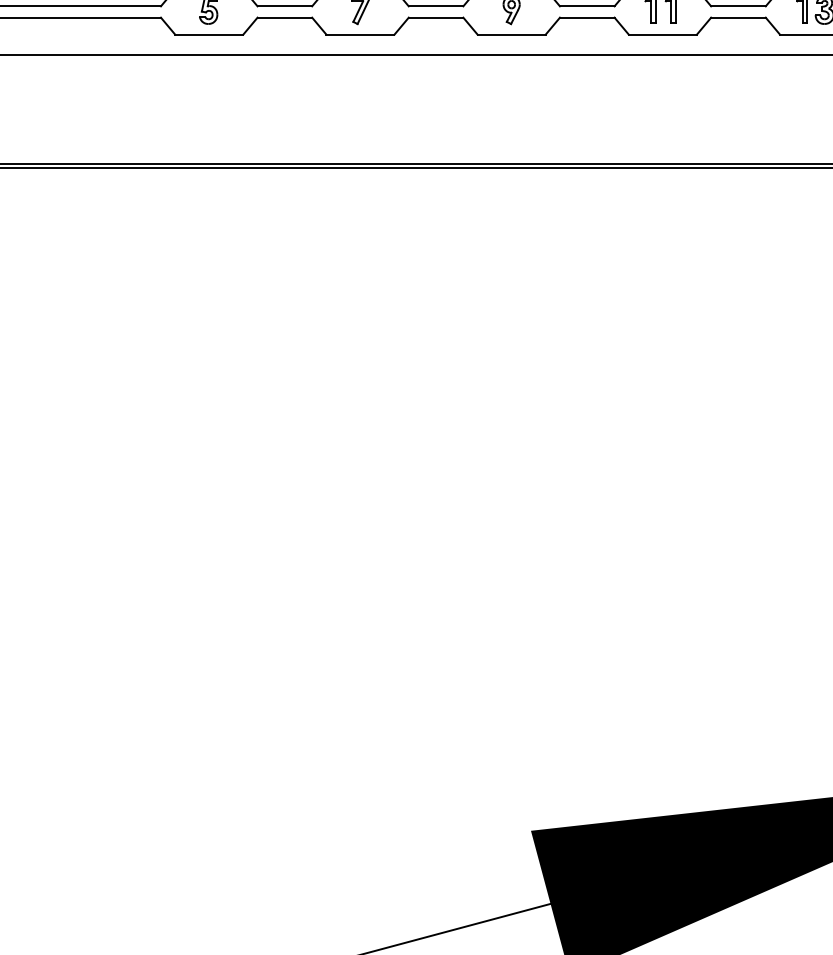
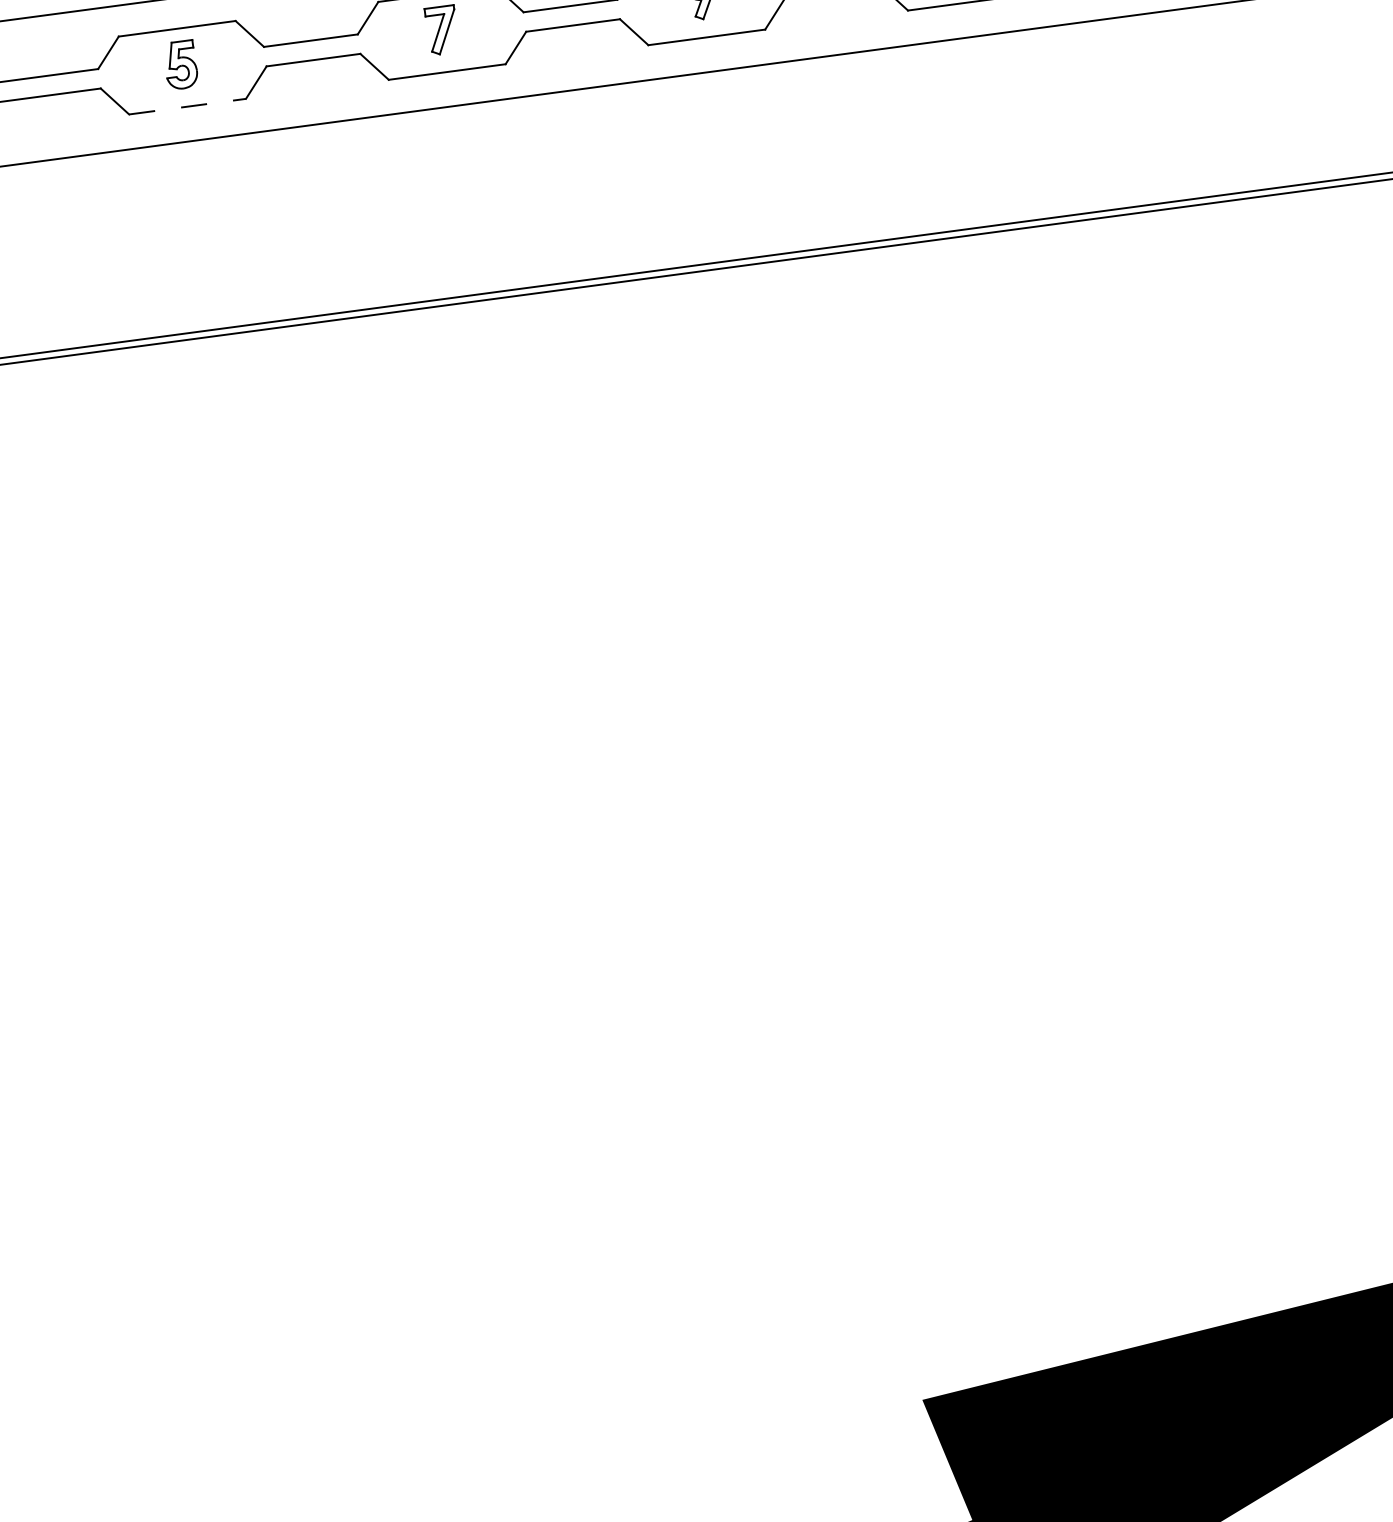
line: (209, 34) -> (187, 106), solid -> dashed

